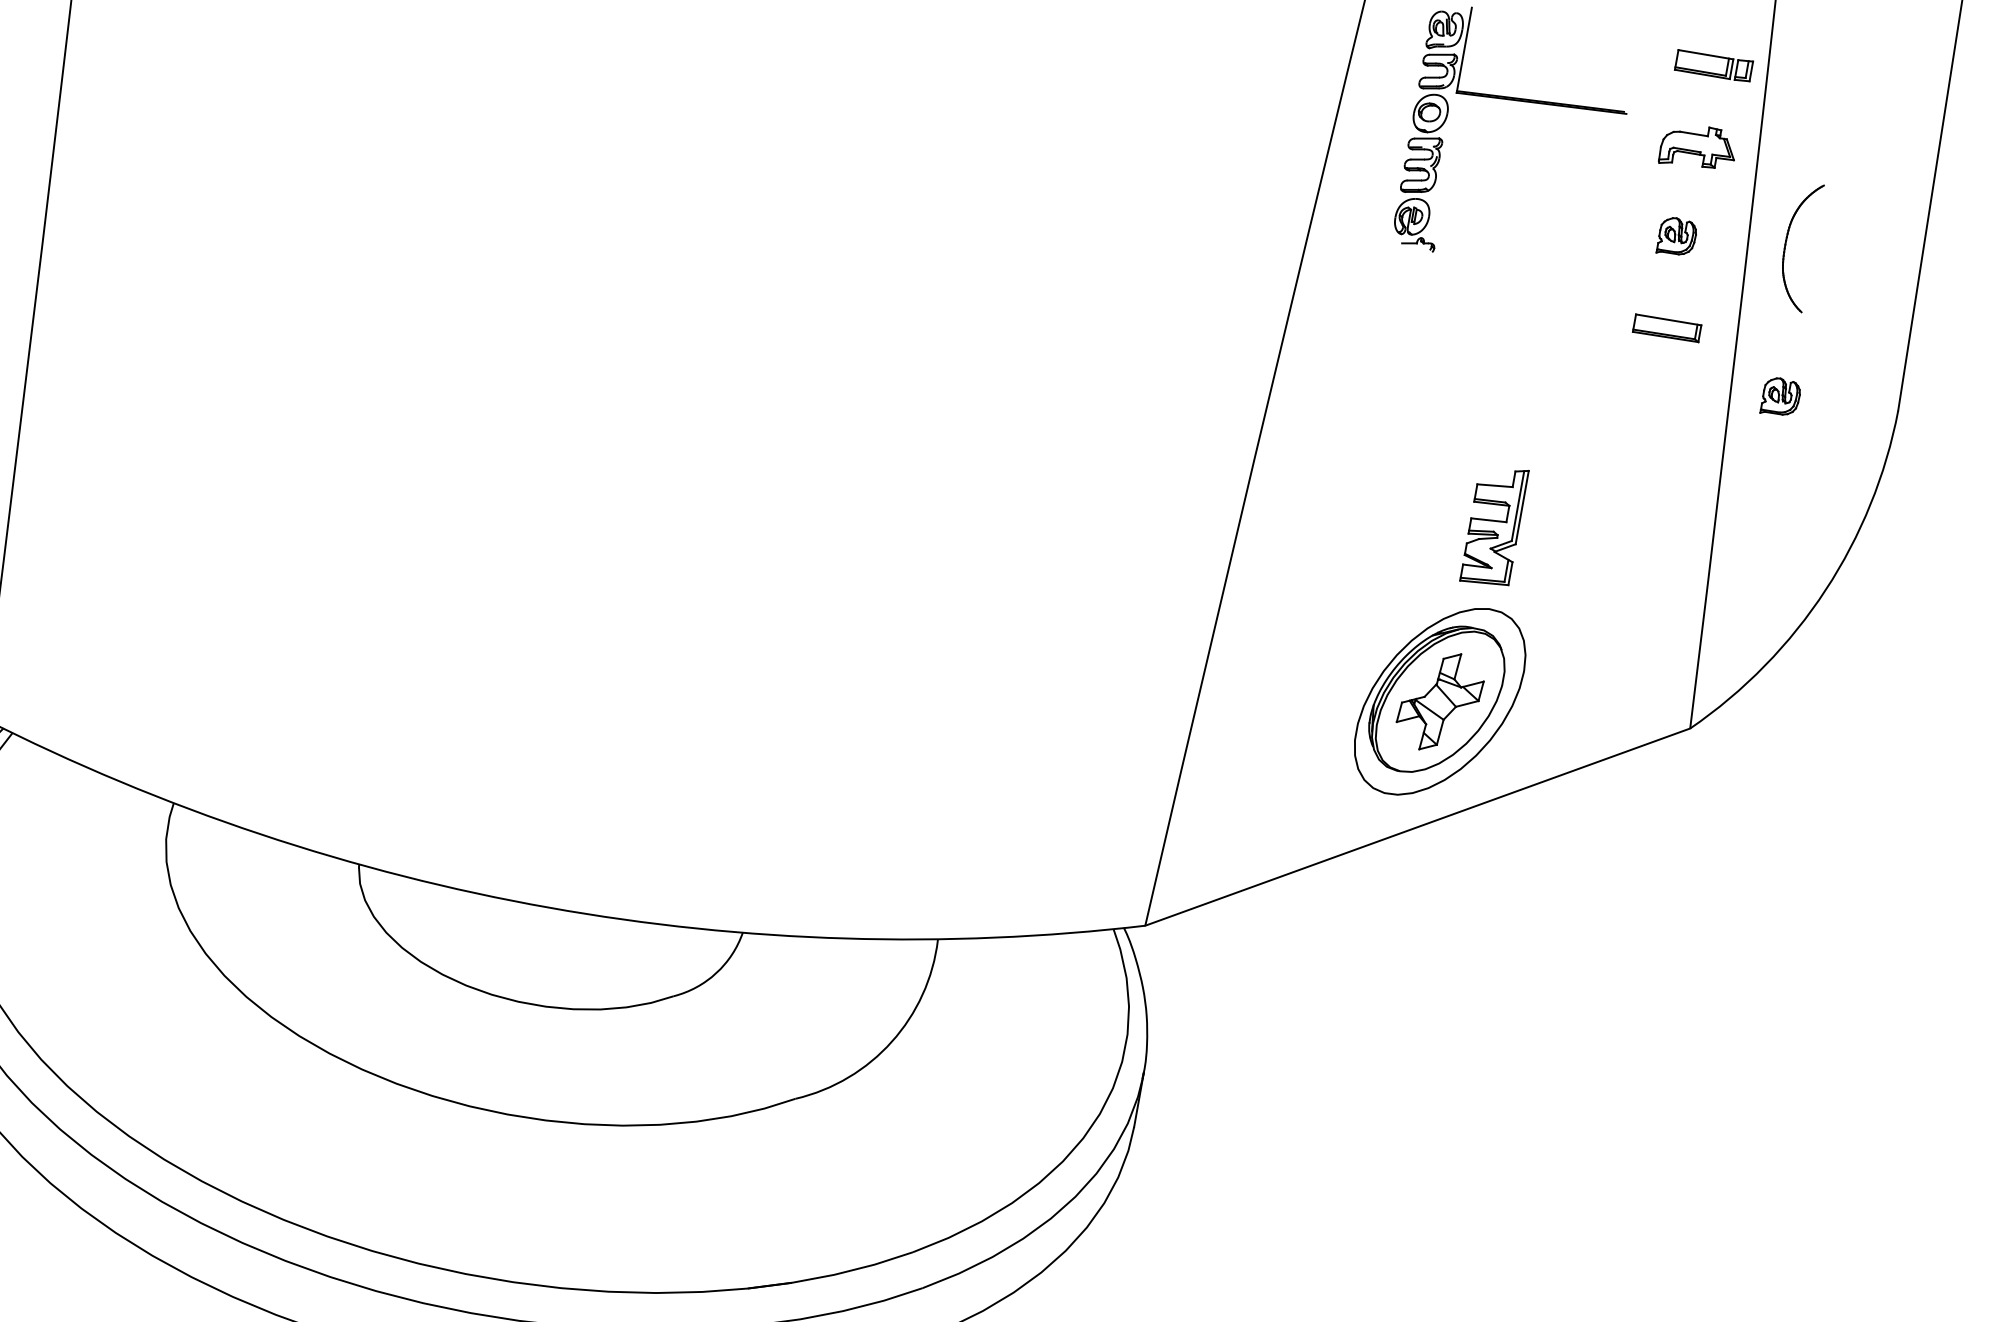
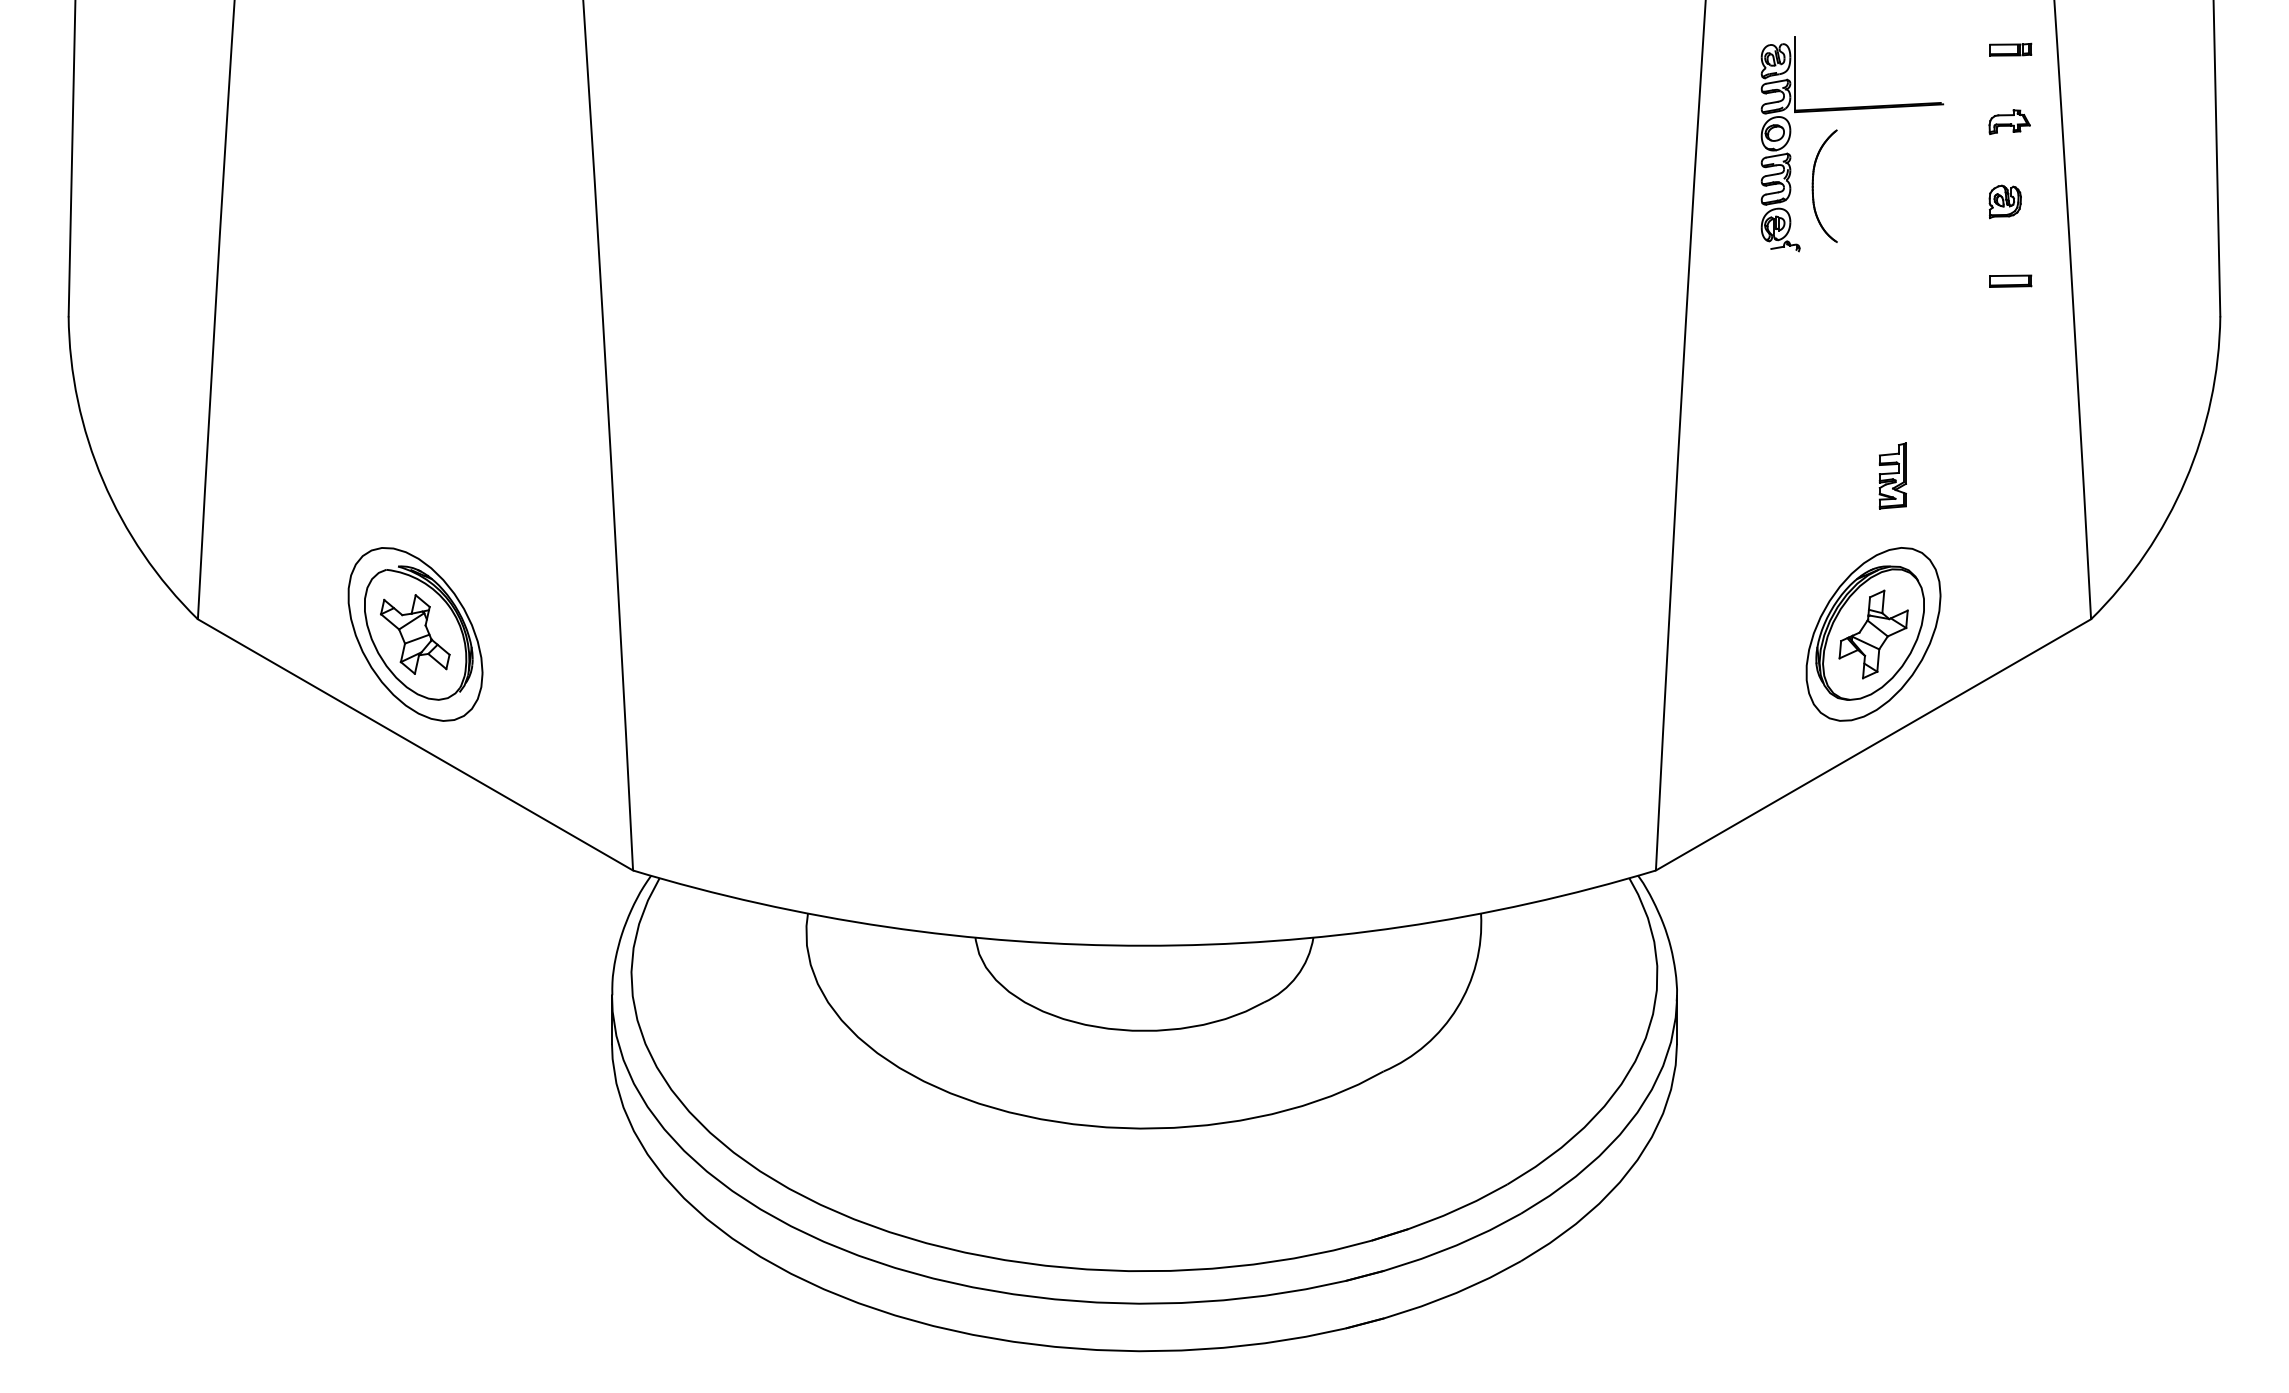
part: (1713, 65) -> (2010, 49), size x0.62
part: (1698, 146) -> (2009, 121), size x0.62
part: (1786, 243) -> (1813, 185), moved
part: (1667, 327) -> (2010, 280), size x0.71
part: (1780, 396) -> (2117, 322), removed
part: (1493, 525) -> (1892, 475), size x0.62

